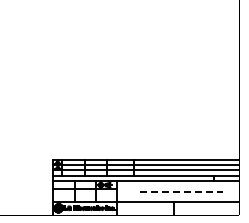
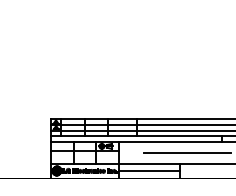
line: (181, 191) -> (187, 153), dashed -> solid
line: (145, 208) -> (149, 171), added

